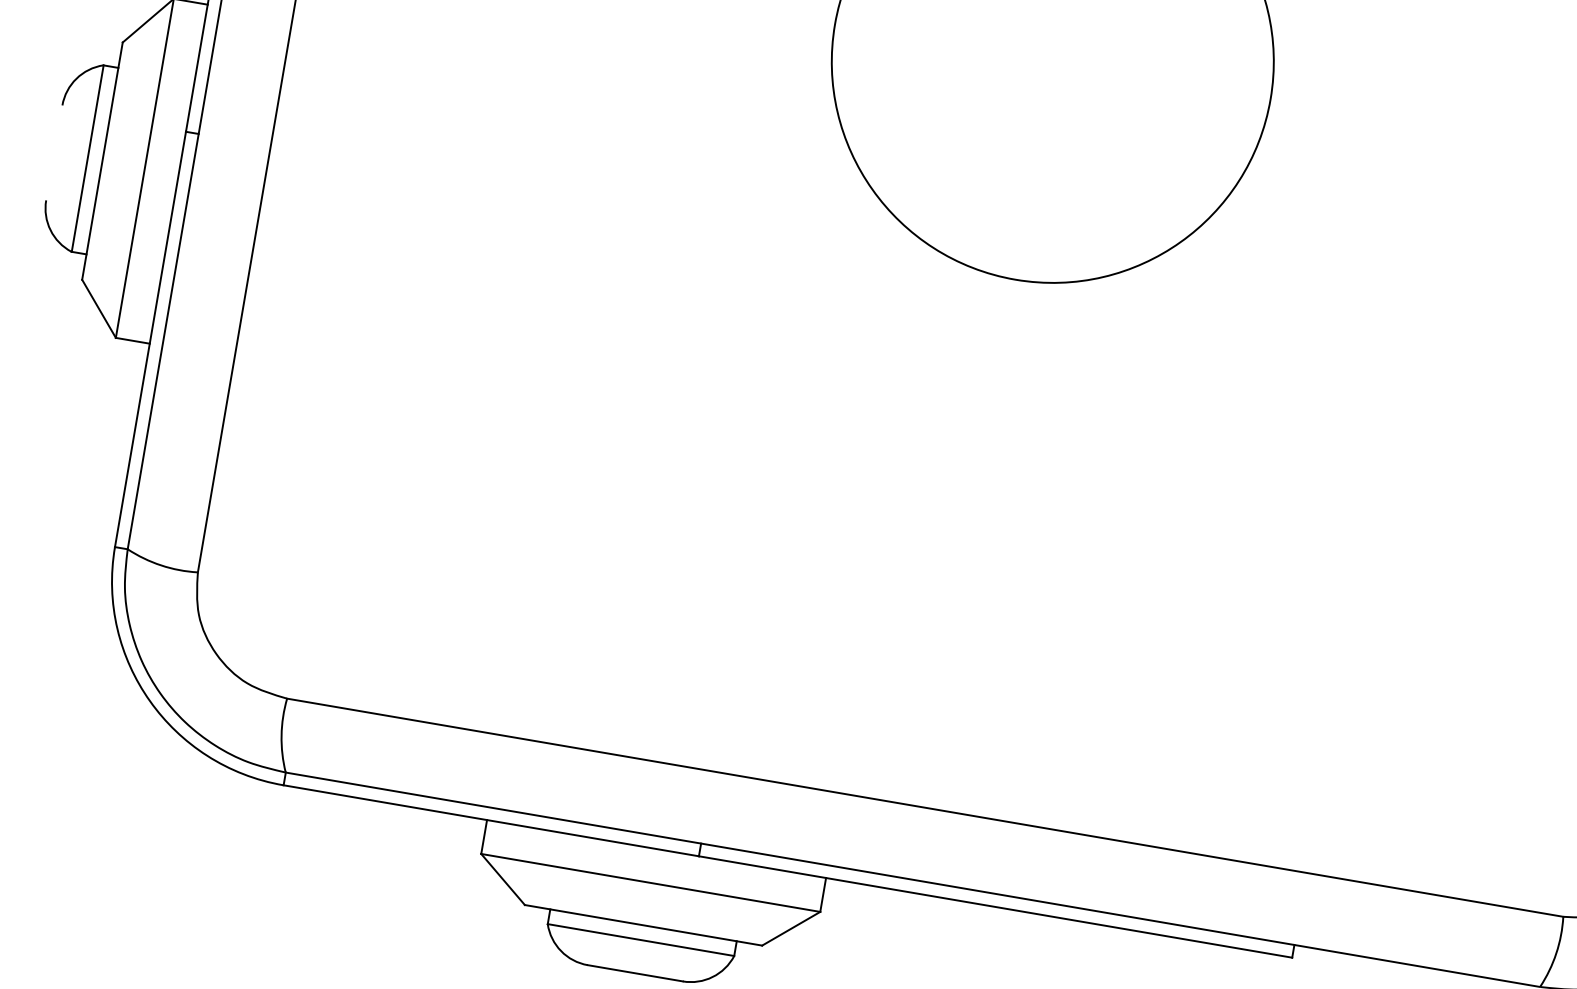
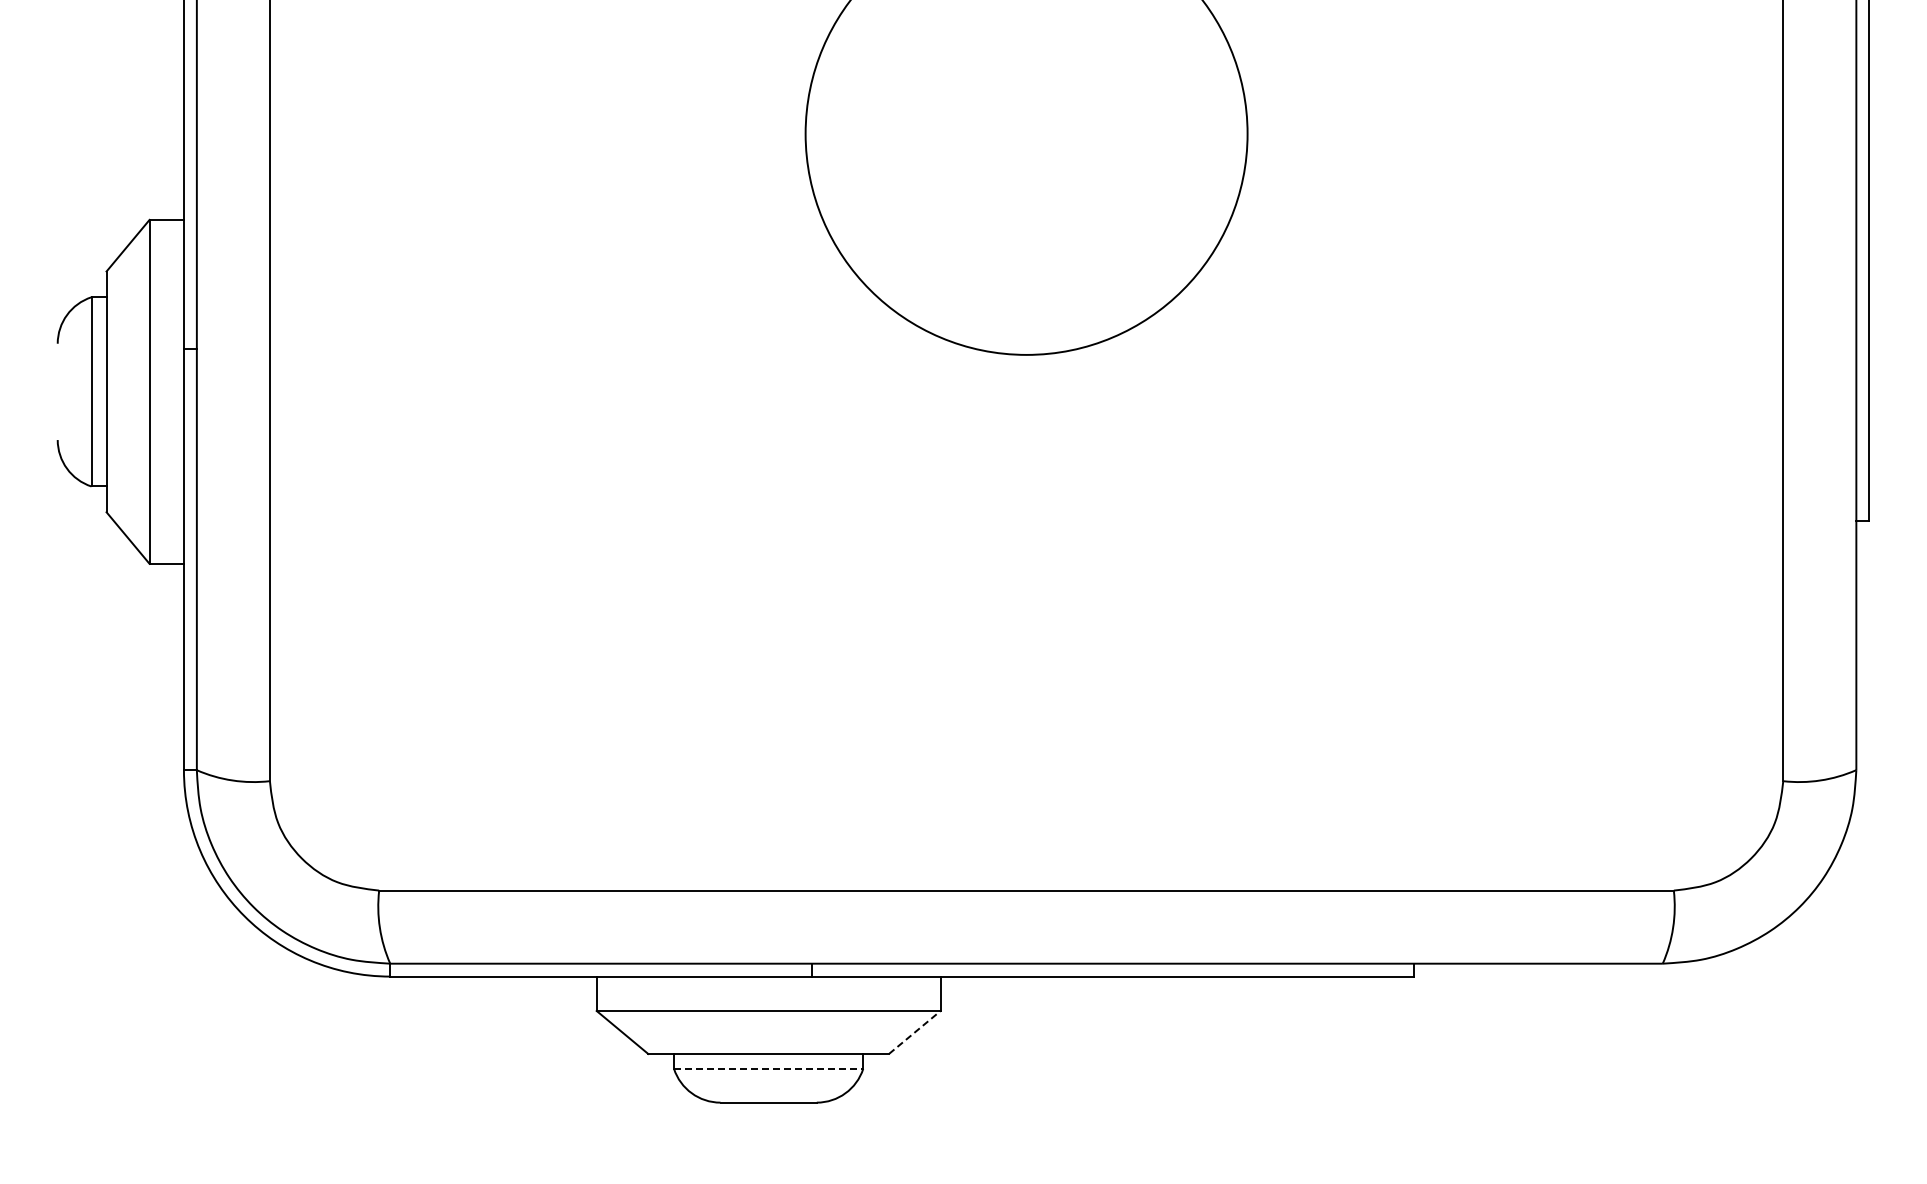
line: (790, 928) -> (914, 1032), solid -> dashed
line: (640, 939) -> (768, 1068), solid -> dashed

